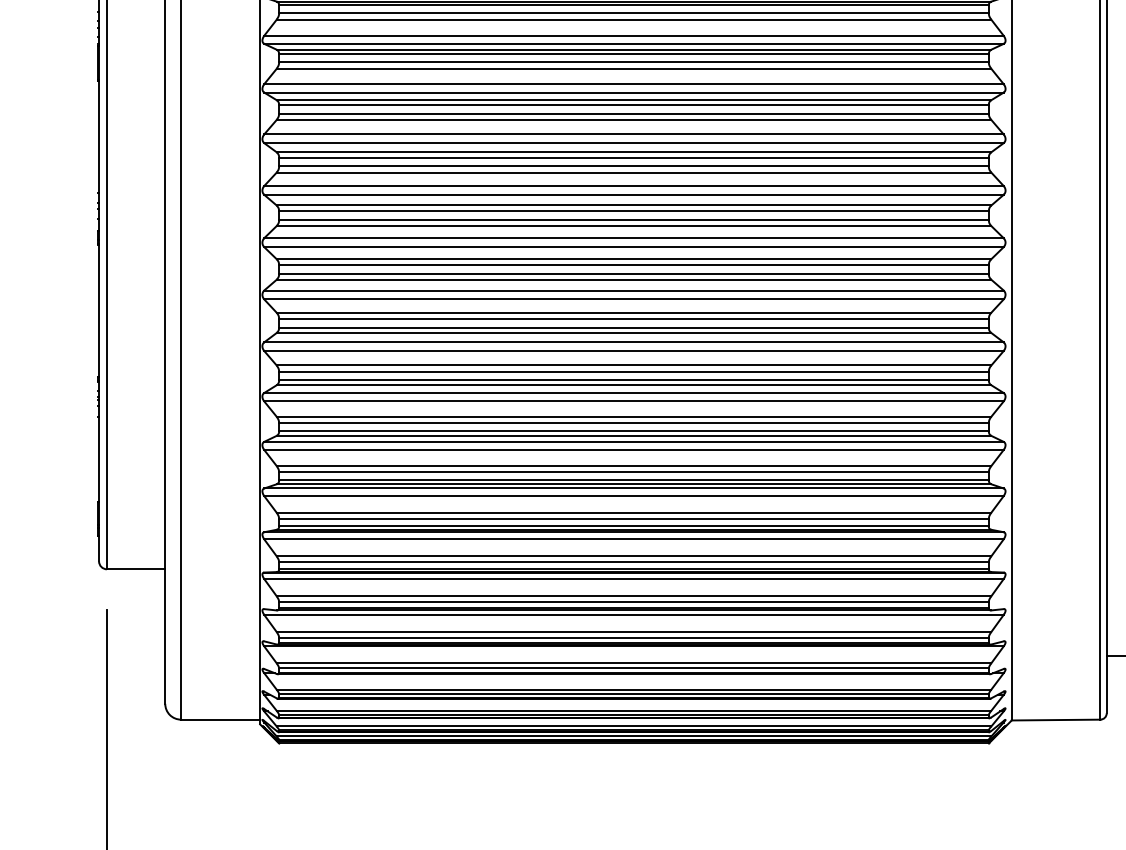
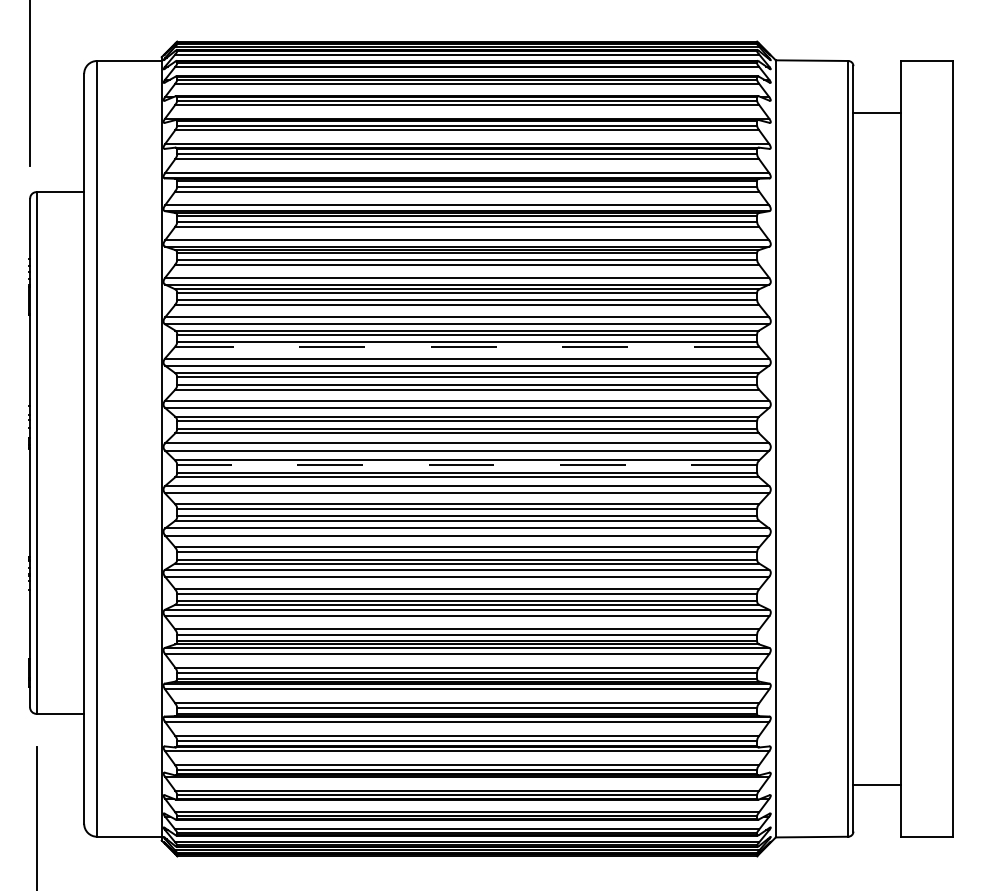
line: (633, 119) -> (466, 346), solid -> dashed
line: (634, 265) -> (467, 465), solid -> dashed

